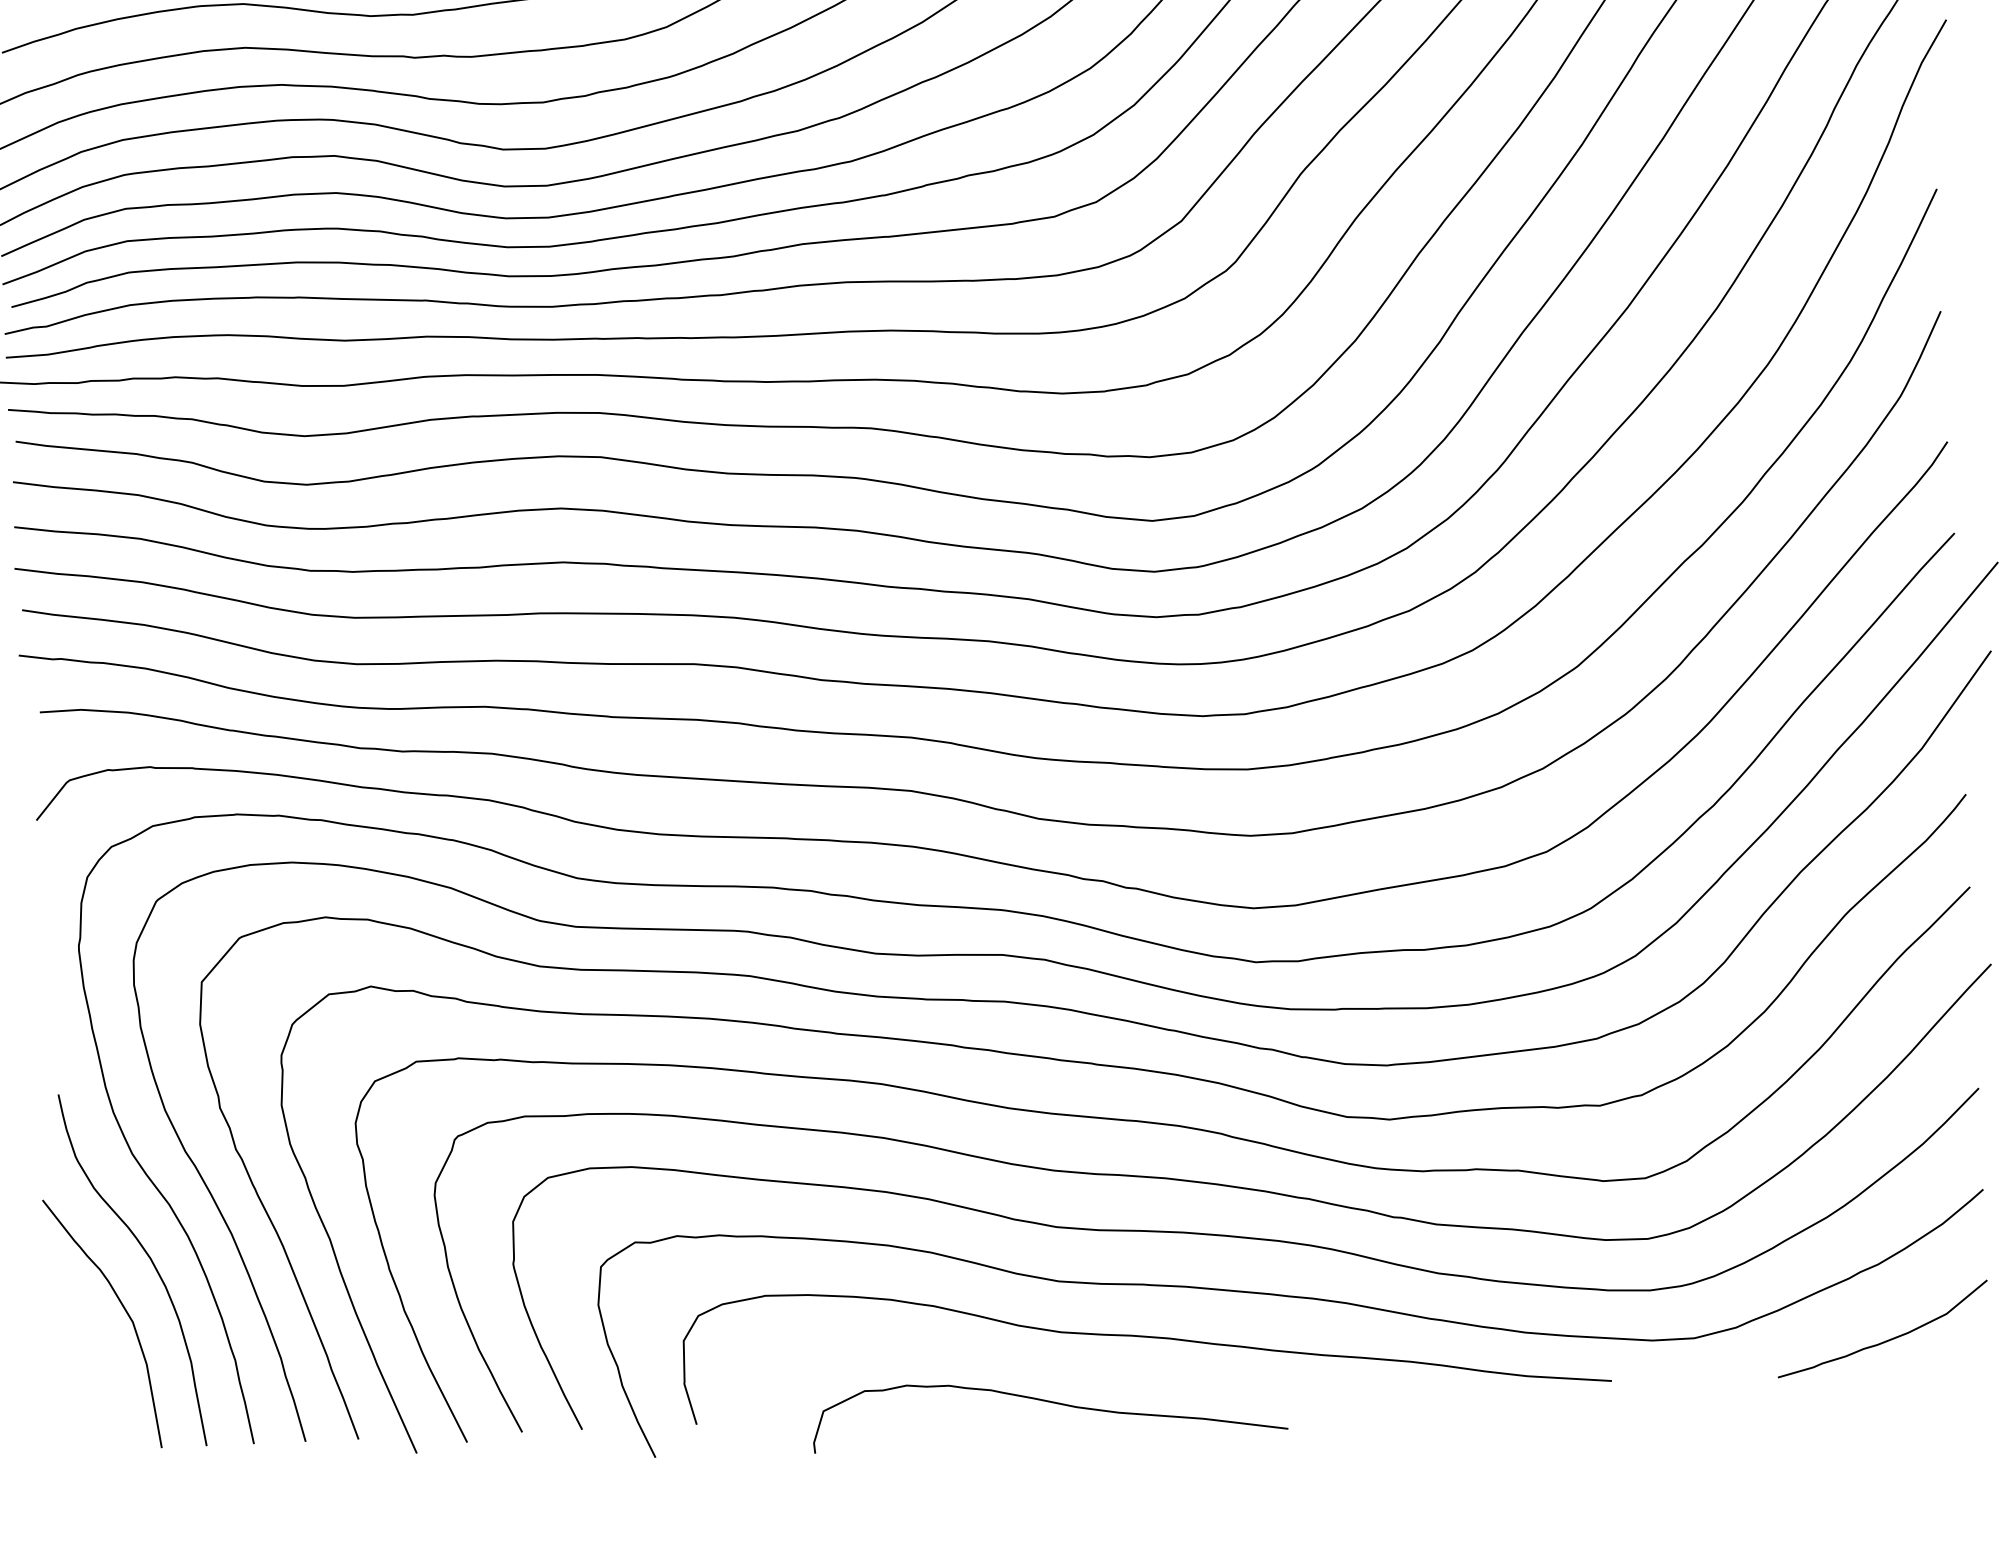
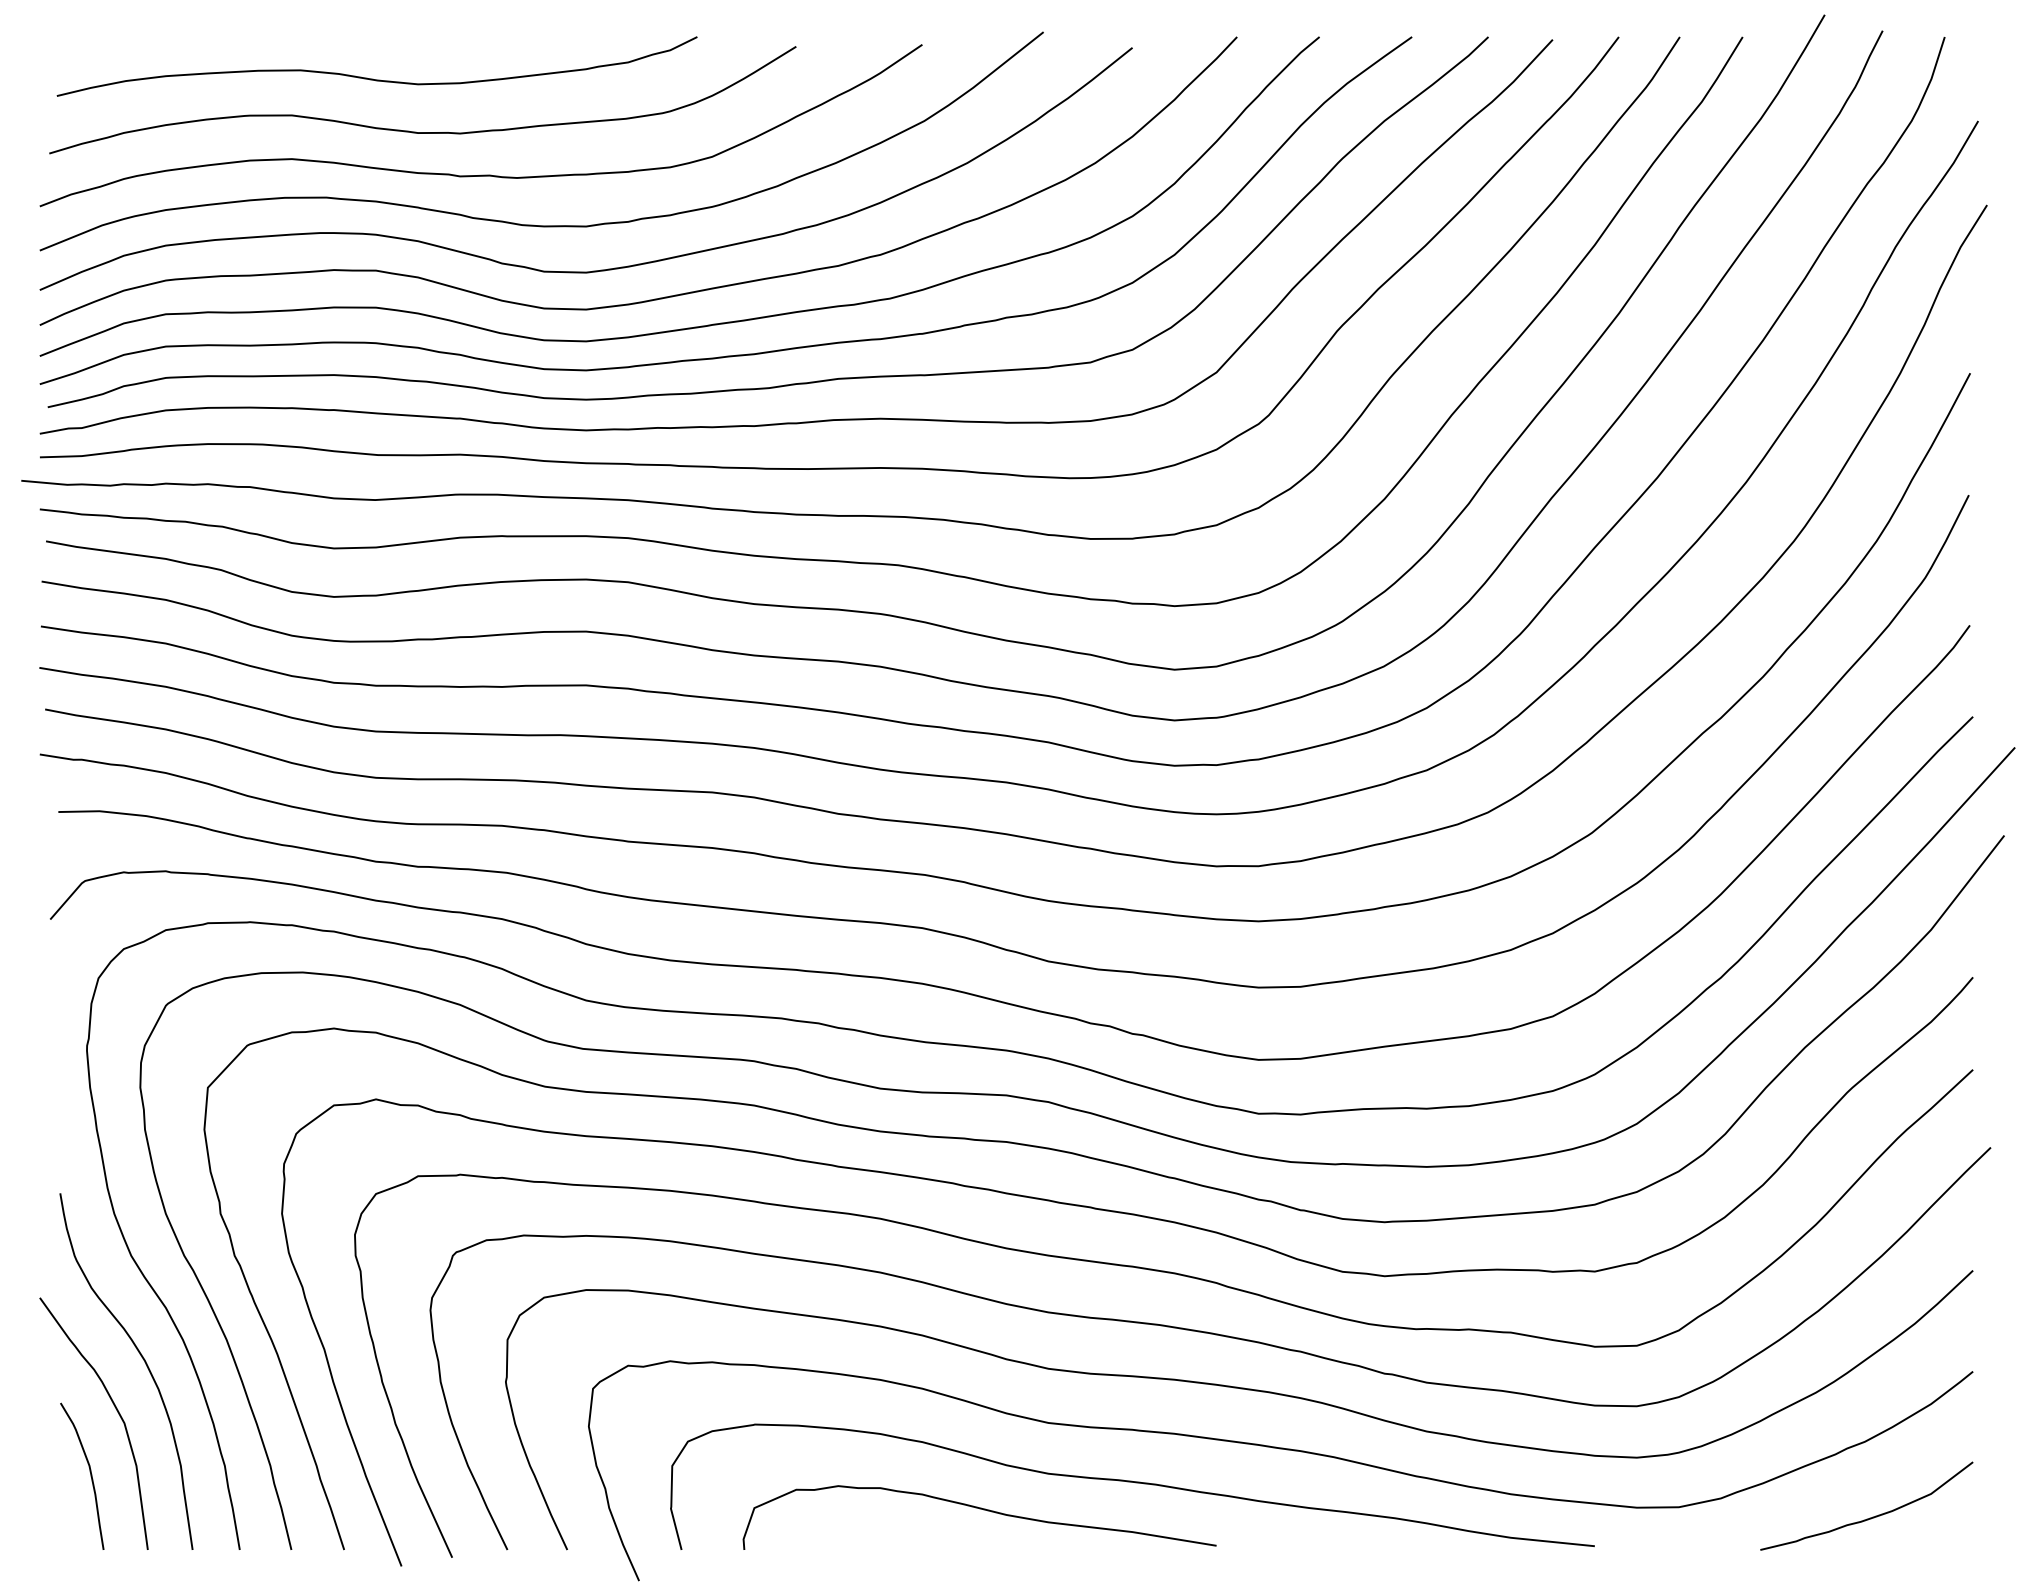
curve: (101, 1375) -> (90, 1475), added
curve: (1049, 1402) -> (979, 1509), moved

